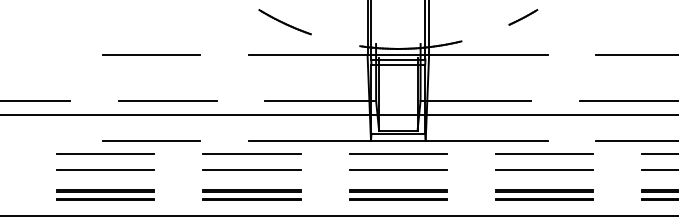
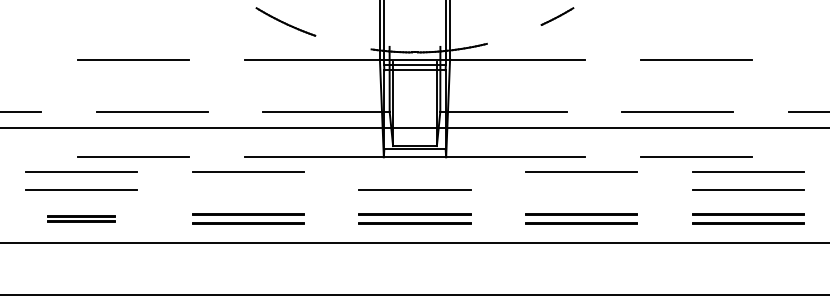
line: (397, 154) -> (414, 172), removed
line: (251, 170) -> (247, 190), removed
line: (544, 170) -> (581, 190), removed
part: (105, 194) -> (81, 218), size x0.6

